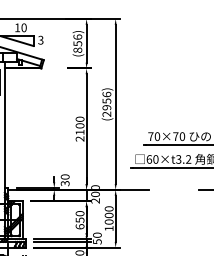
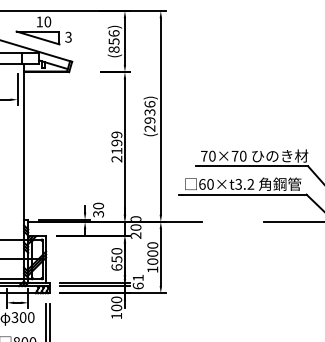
text: (106, 101) -> (149, 112), (2956) -> (2936)
text: (79, 122) -> (116, 138), 2100 -> 2199
text: (96, 238) -> (137, 281), 50 -> 61

